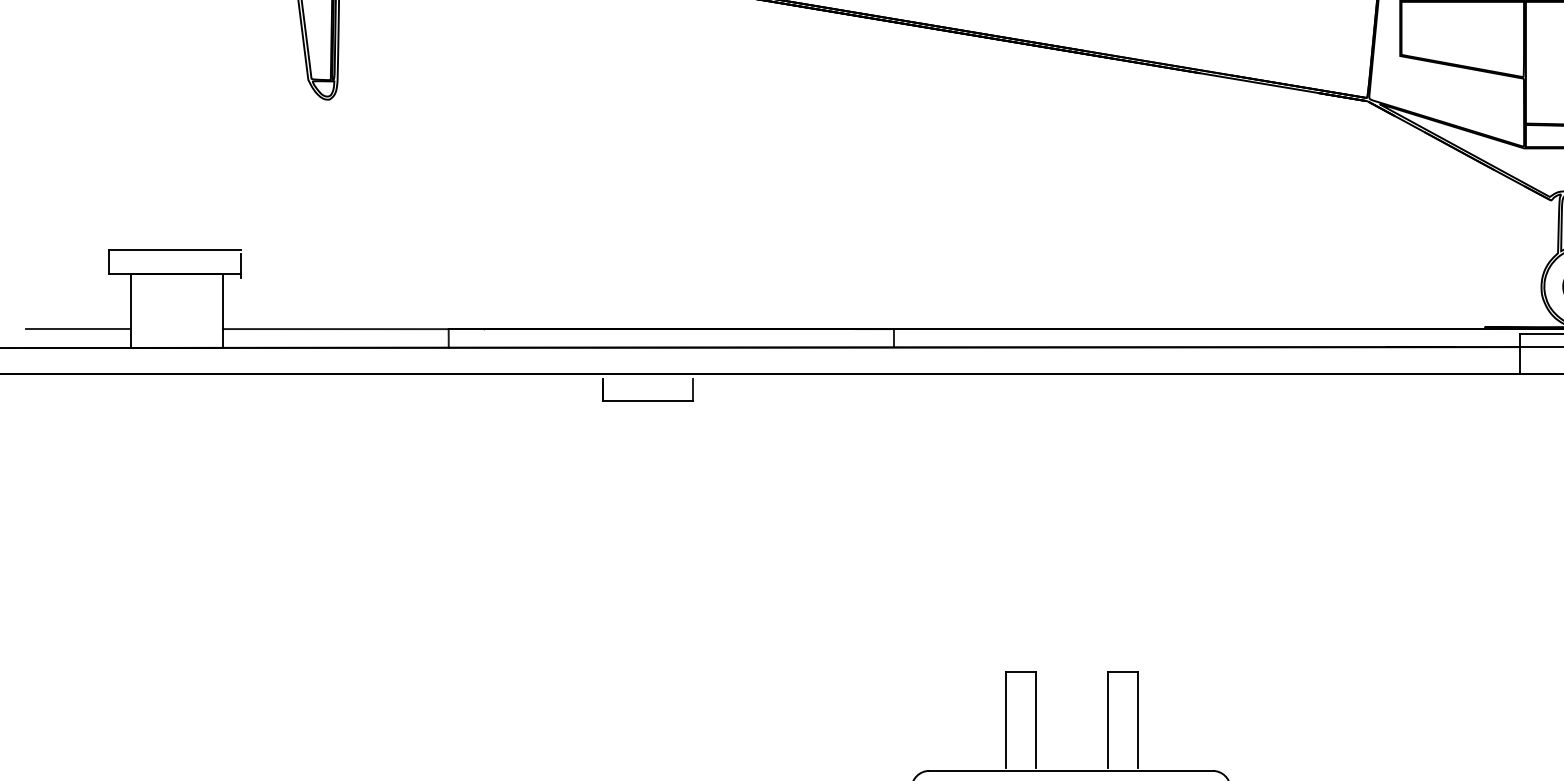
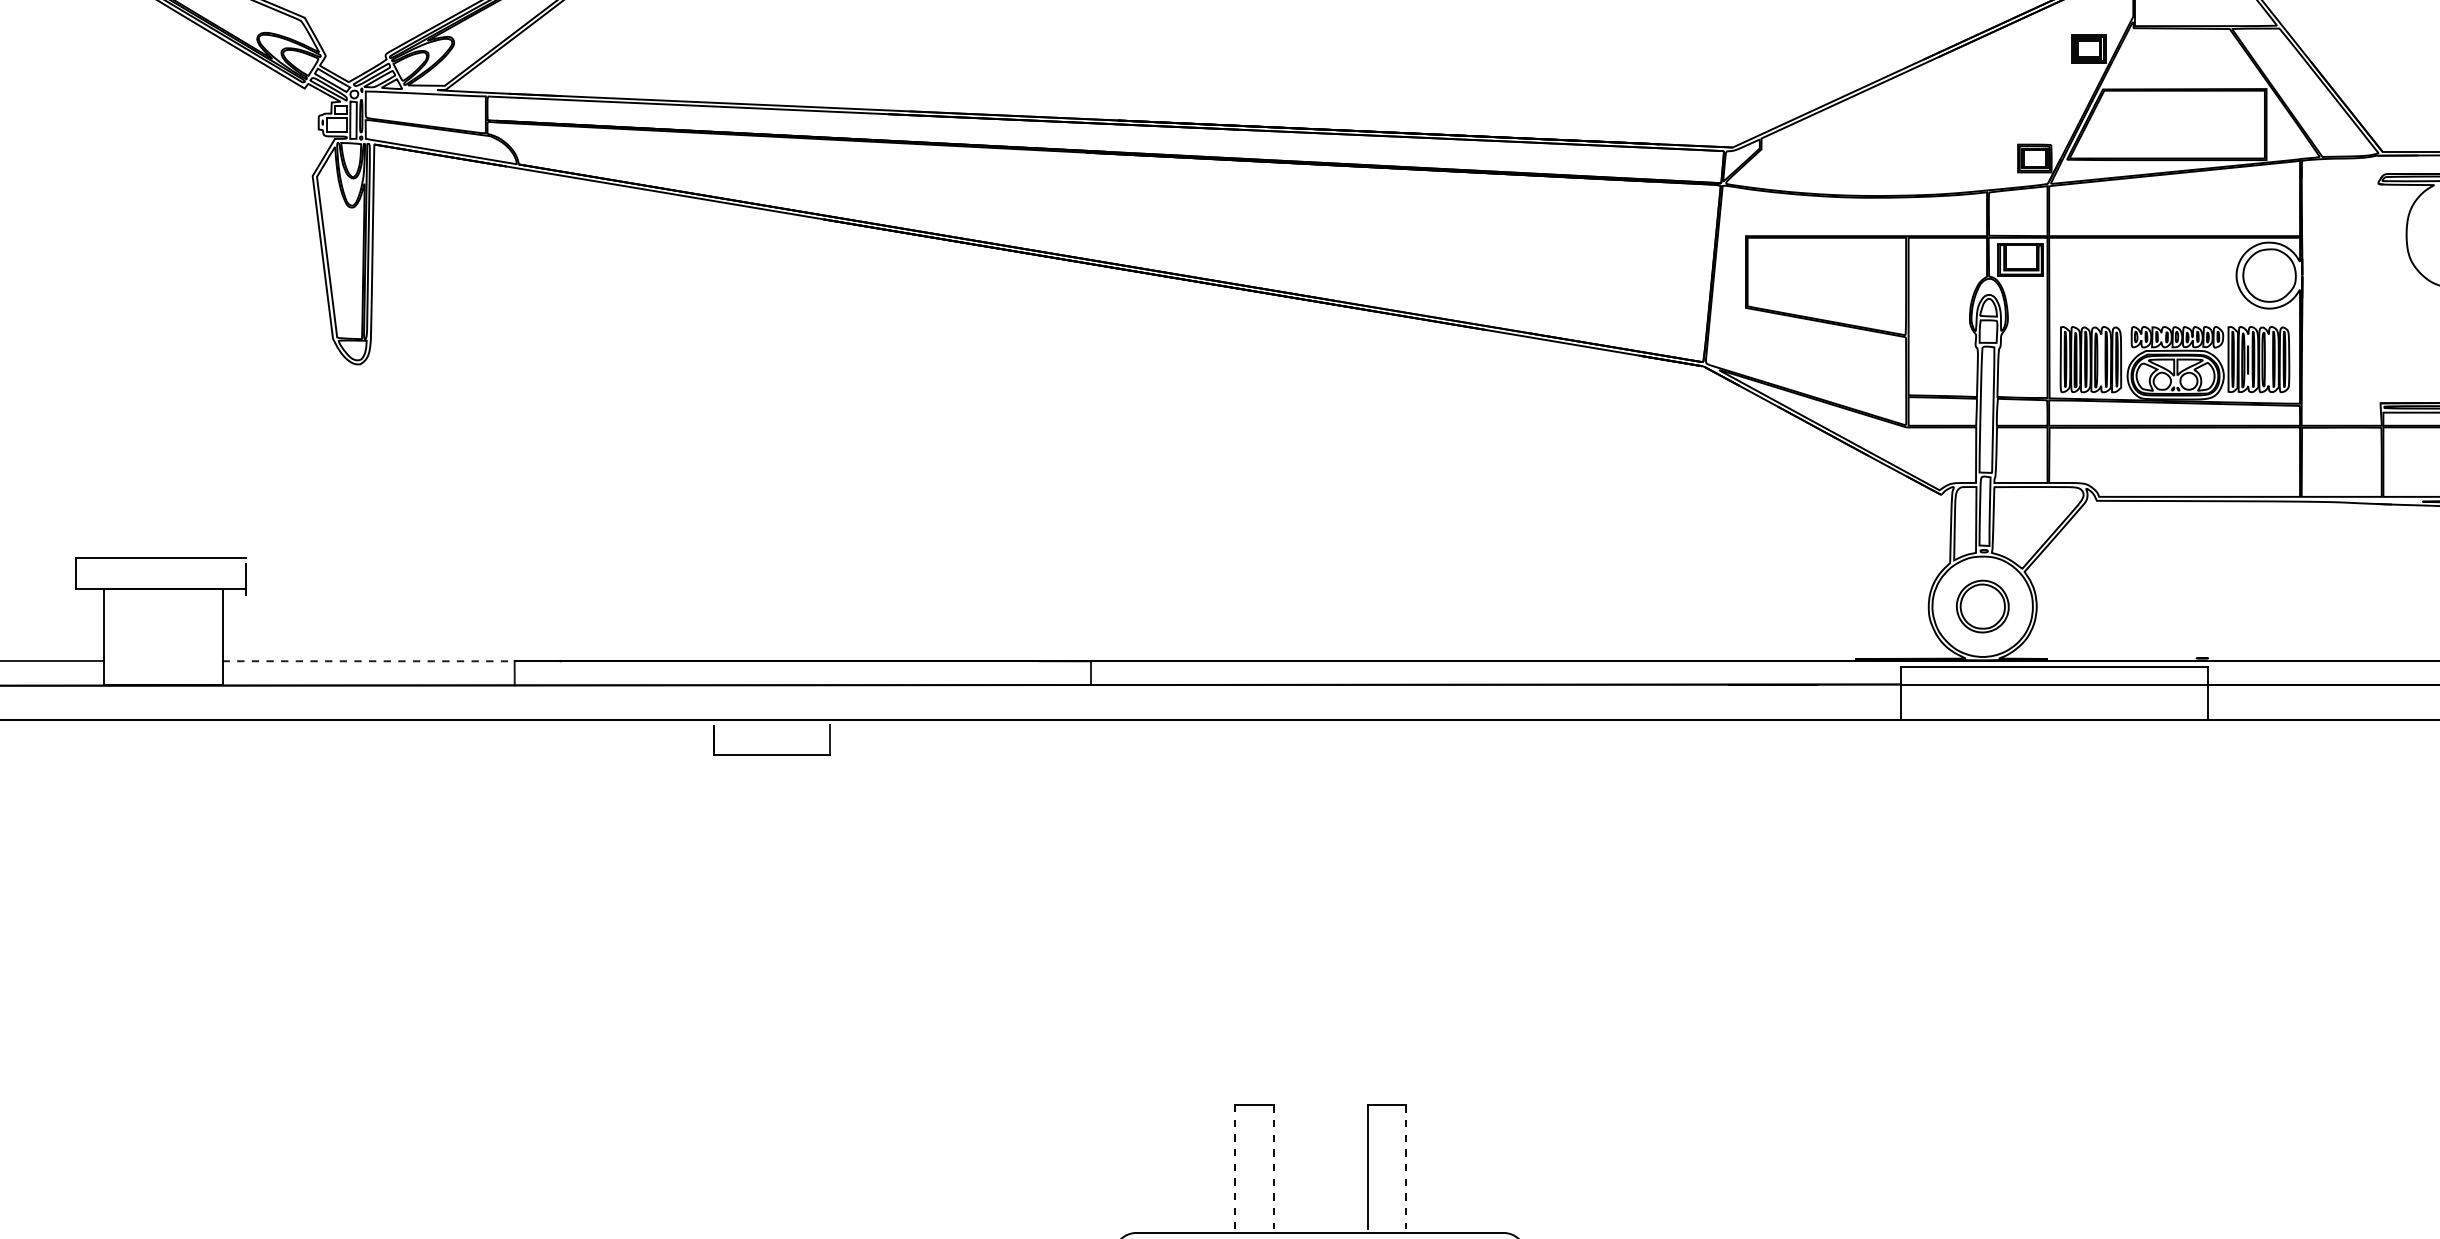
line: (336, 329) -> (369, 661), solid -> dashed
line: (1005, 720) -> (1235, 1167), solid -> dashed
line: (1035, 720) -> (1274, 1167), solid -> dashed
line: (1137, 720) -> (1406, 1167), solid -> dashed

